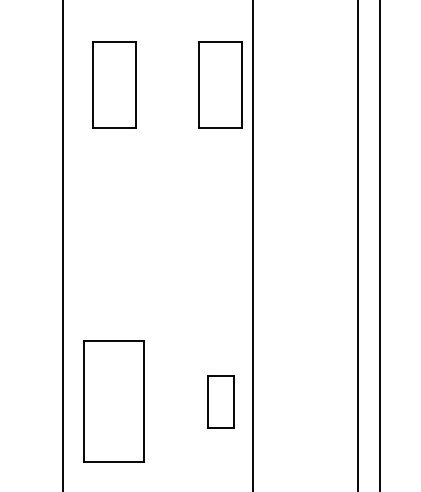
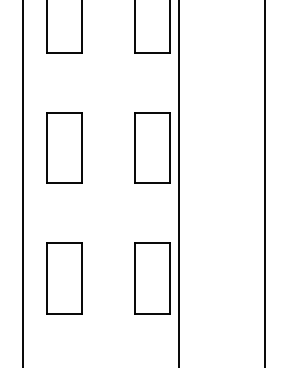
part: (114, 242) -> (64, 147), added
part: (220, 242) -> (152, 147), added
part: (114, 401) -> (64, 278), size x0.71
part: (220, 401) -> (152, 278), size x1.67

